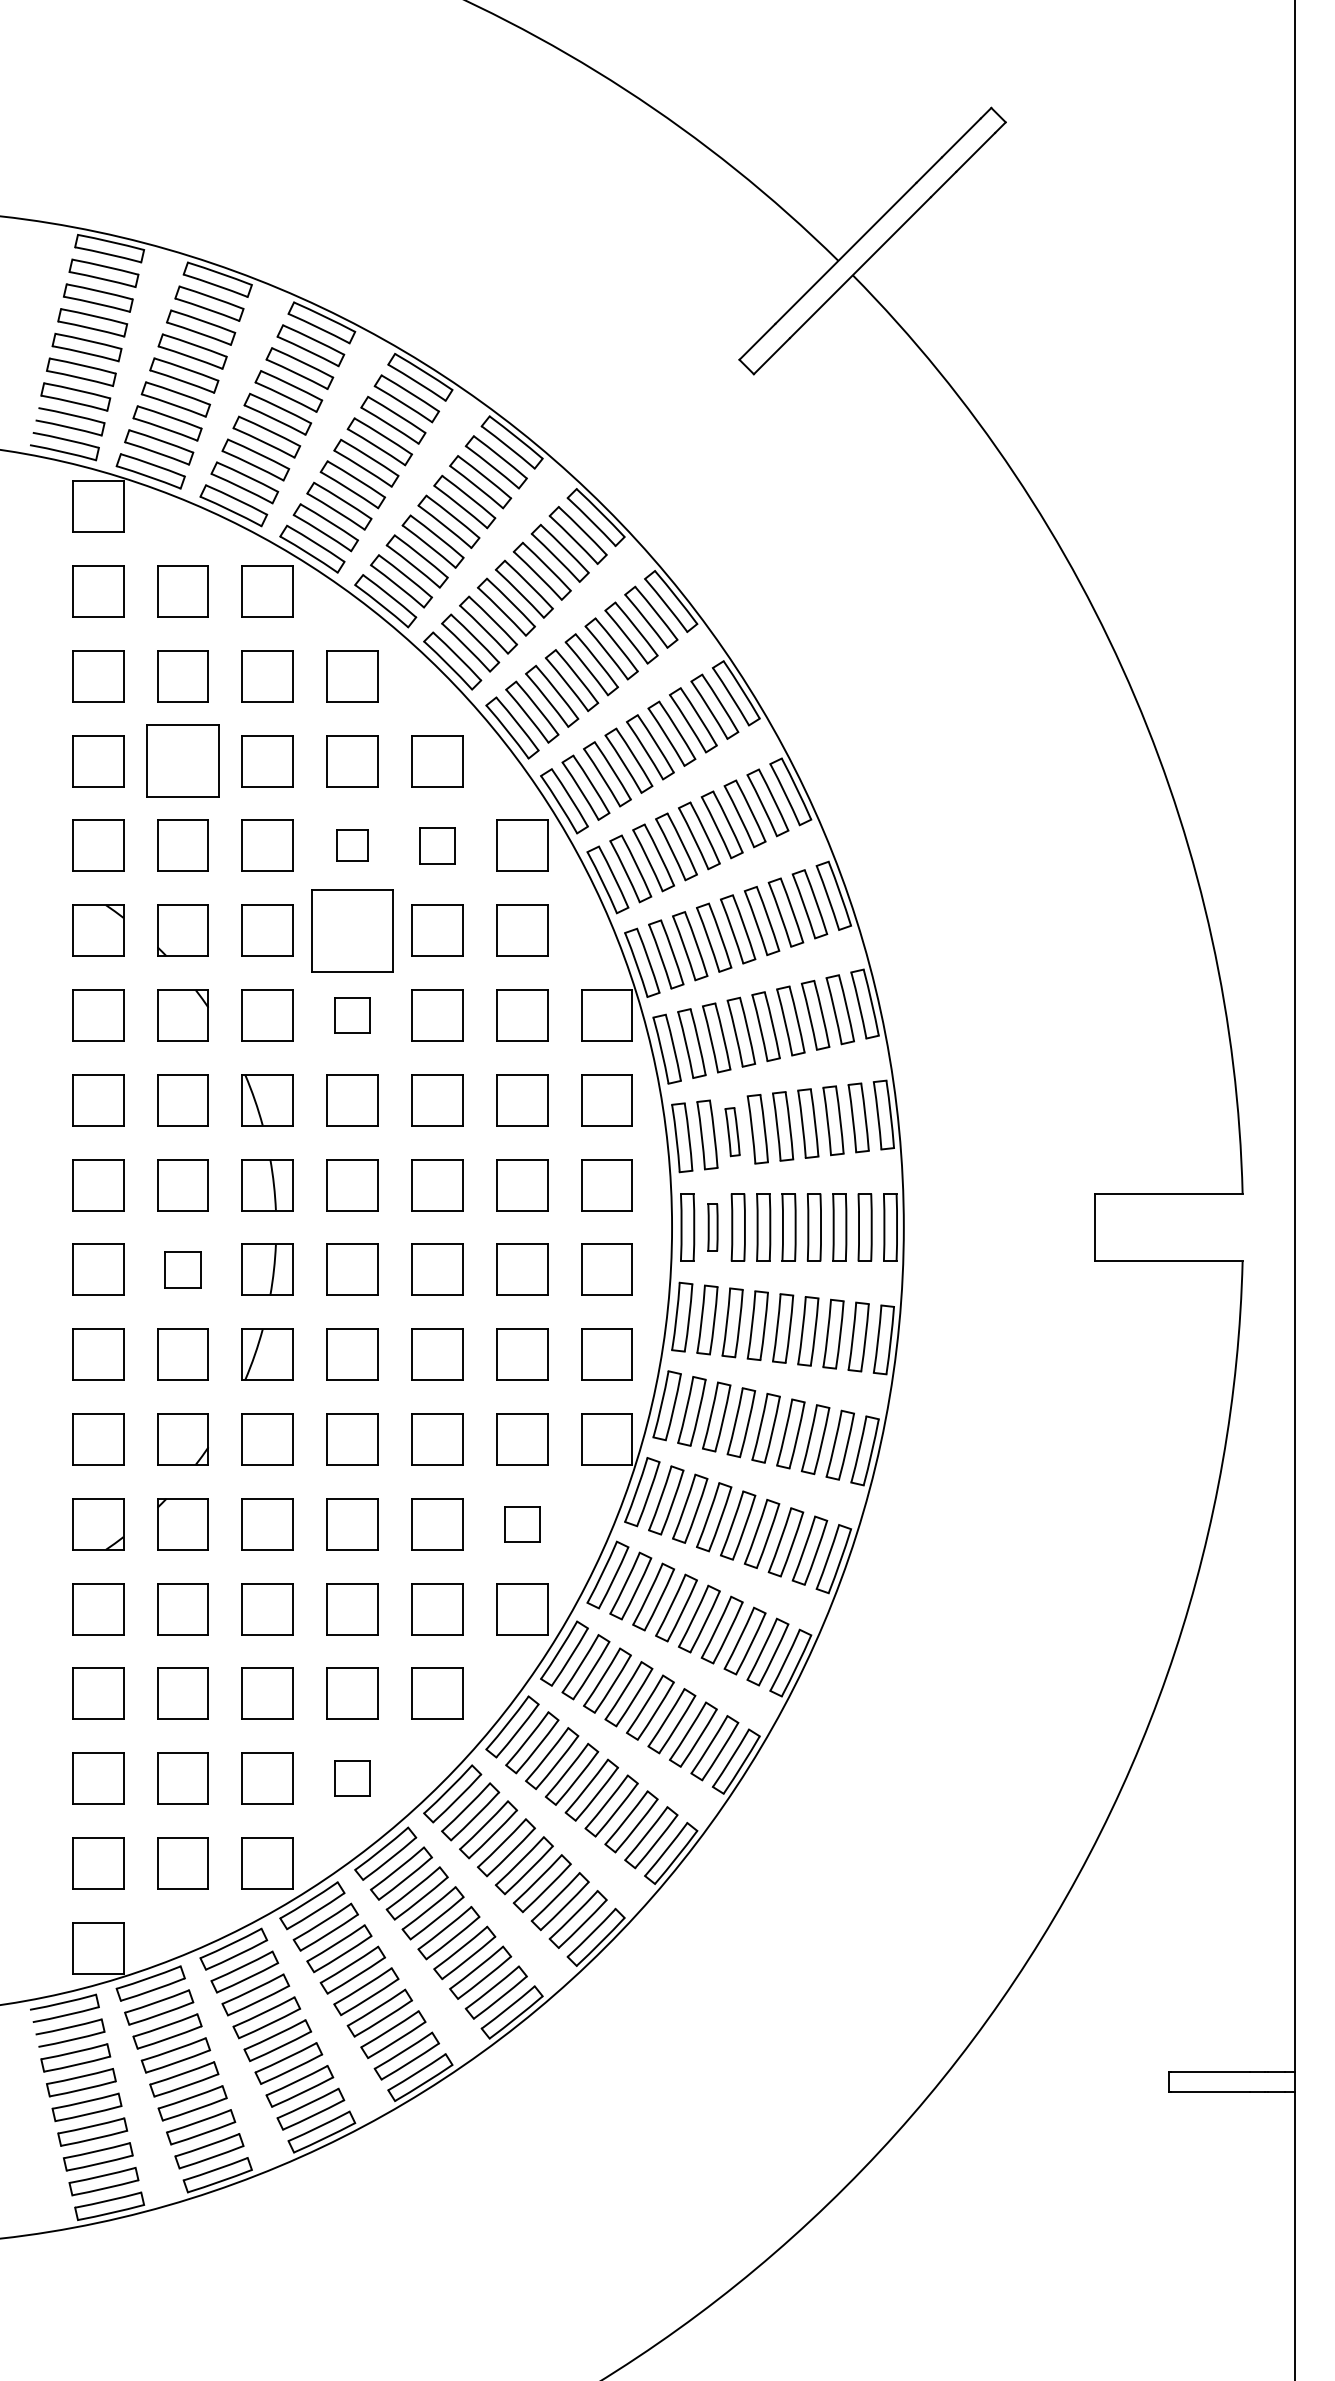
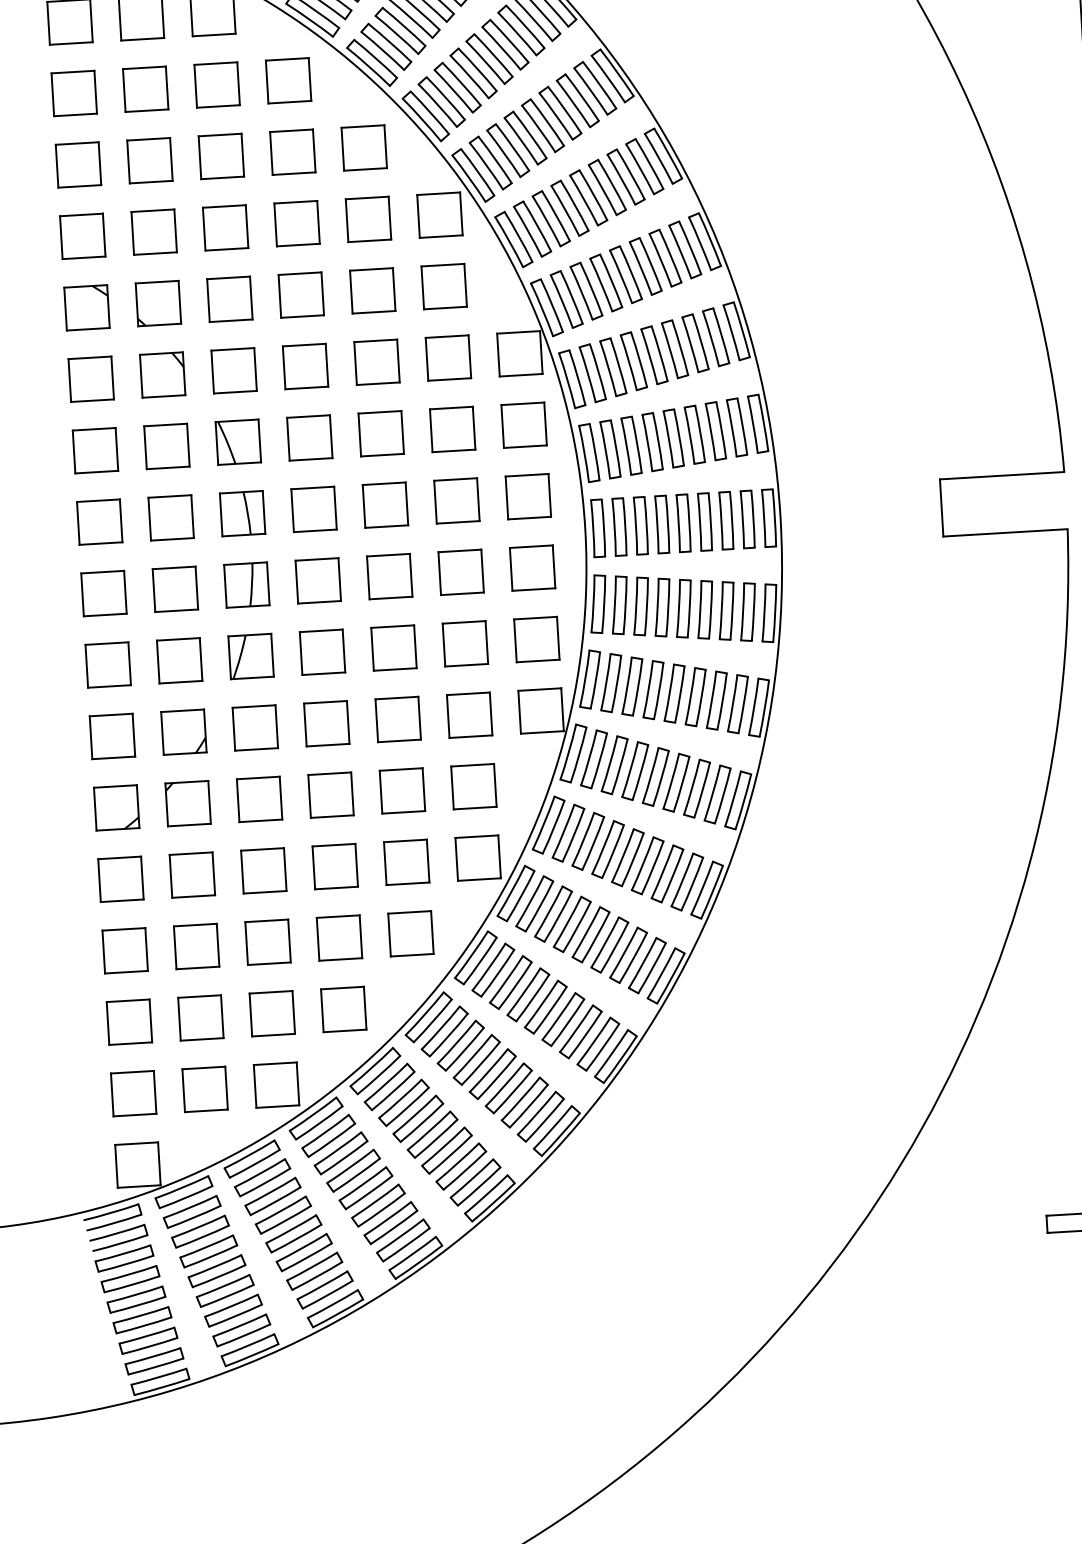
part: (182, 761) -> (149, 161), size x0.71
part: (352, 845) -> (296, 223), size x1.67
part: (437, 845) -> (368, 219), size x1.43
part: (352, 930) -> (301, 294), size x0.62
part: (352, 1015) -> (305, 366), size x1.43
part: (732, 1131) -> (631, 445), size x1.43
part: (712, 1227) -> (619, 527), size x1.43
part: (182, 1269) -> (174, 589), size x1.43
part: (522, 1524) -> (474, 786), size x1.43
part: (352, 1778) -> (343, 1009), size x1.43

